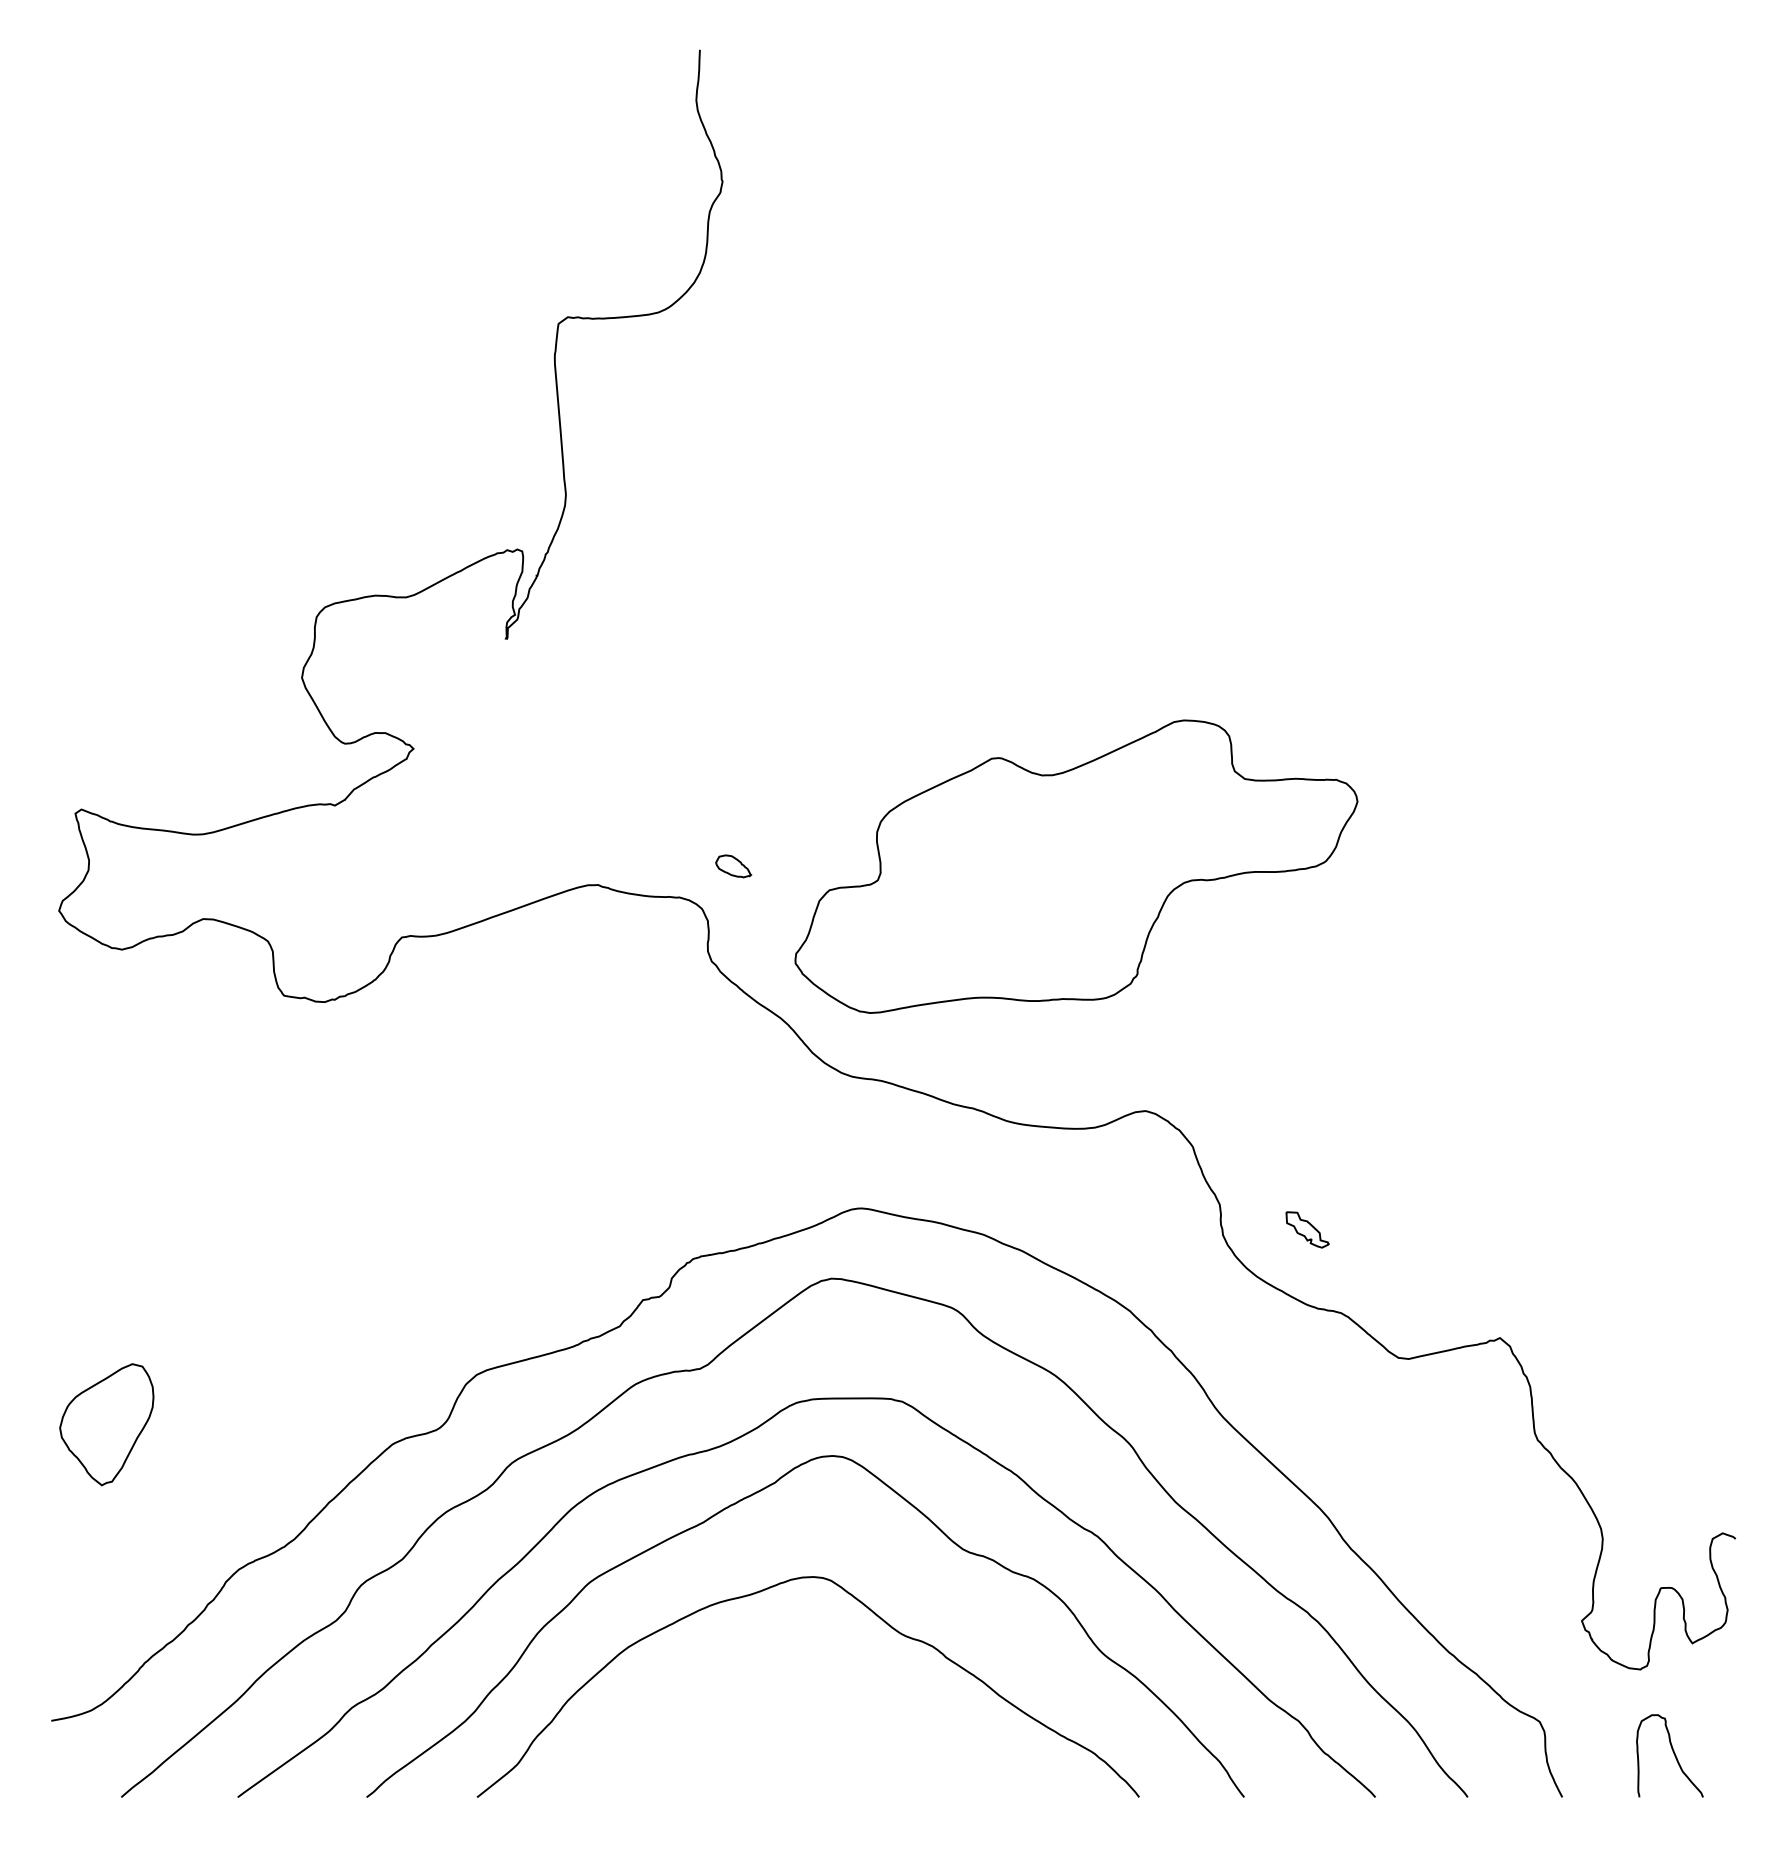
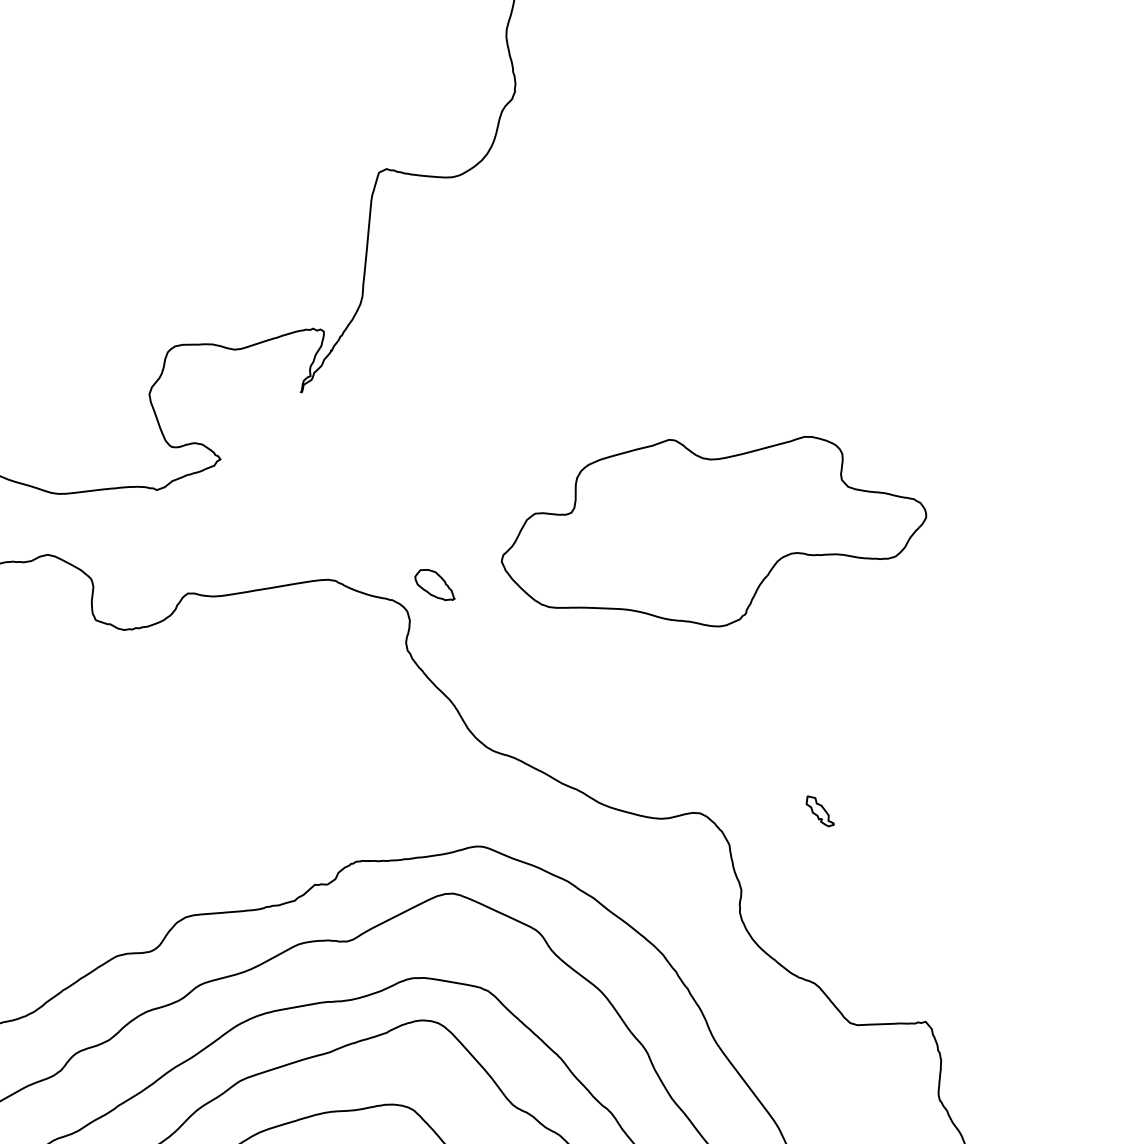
part: (733, 866) -> (435, 584), size x1.67
part: (1076, 866) -> (716, 528), moved
part: (1307, 1229) -> (820, 811), moved

